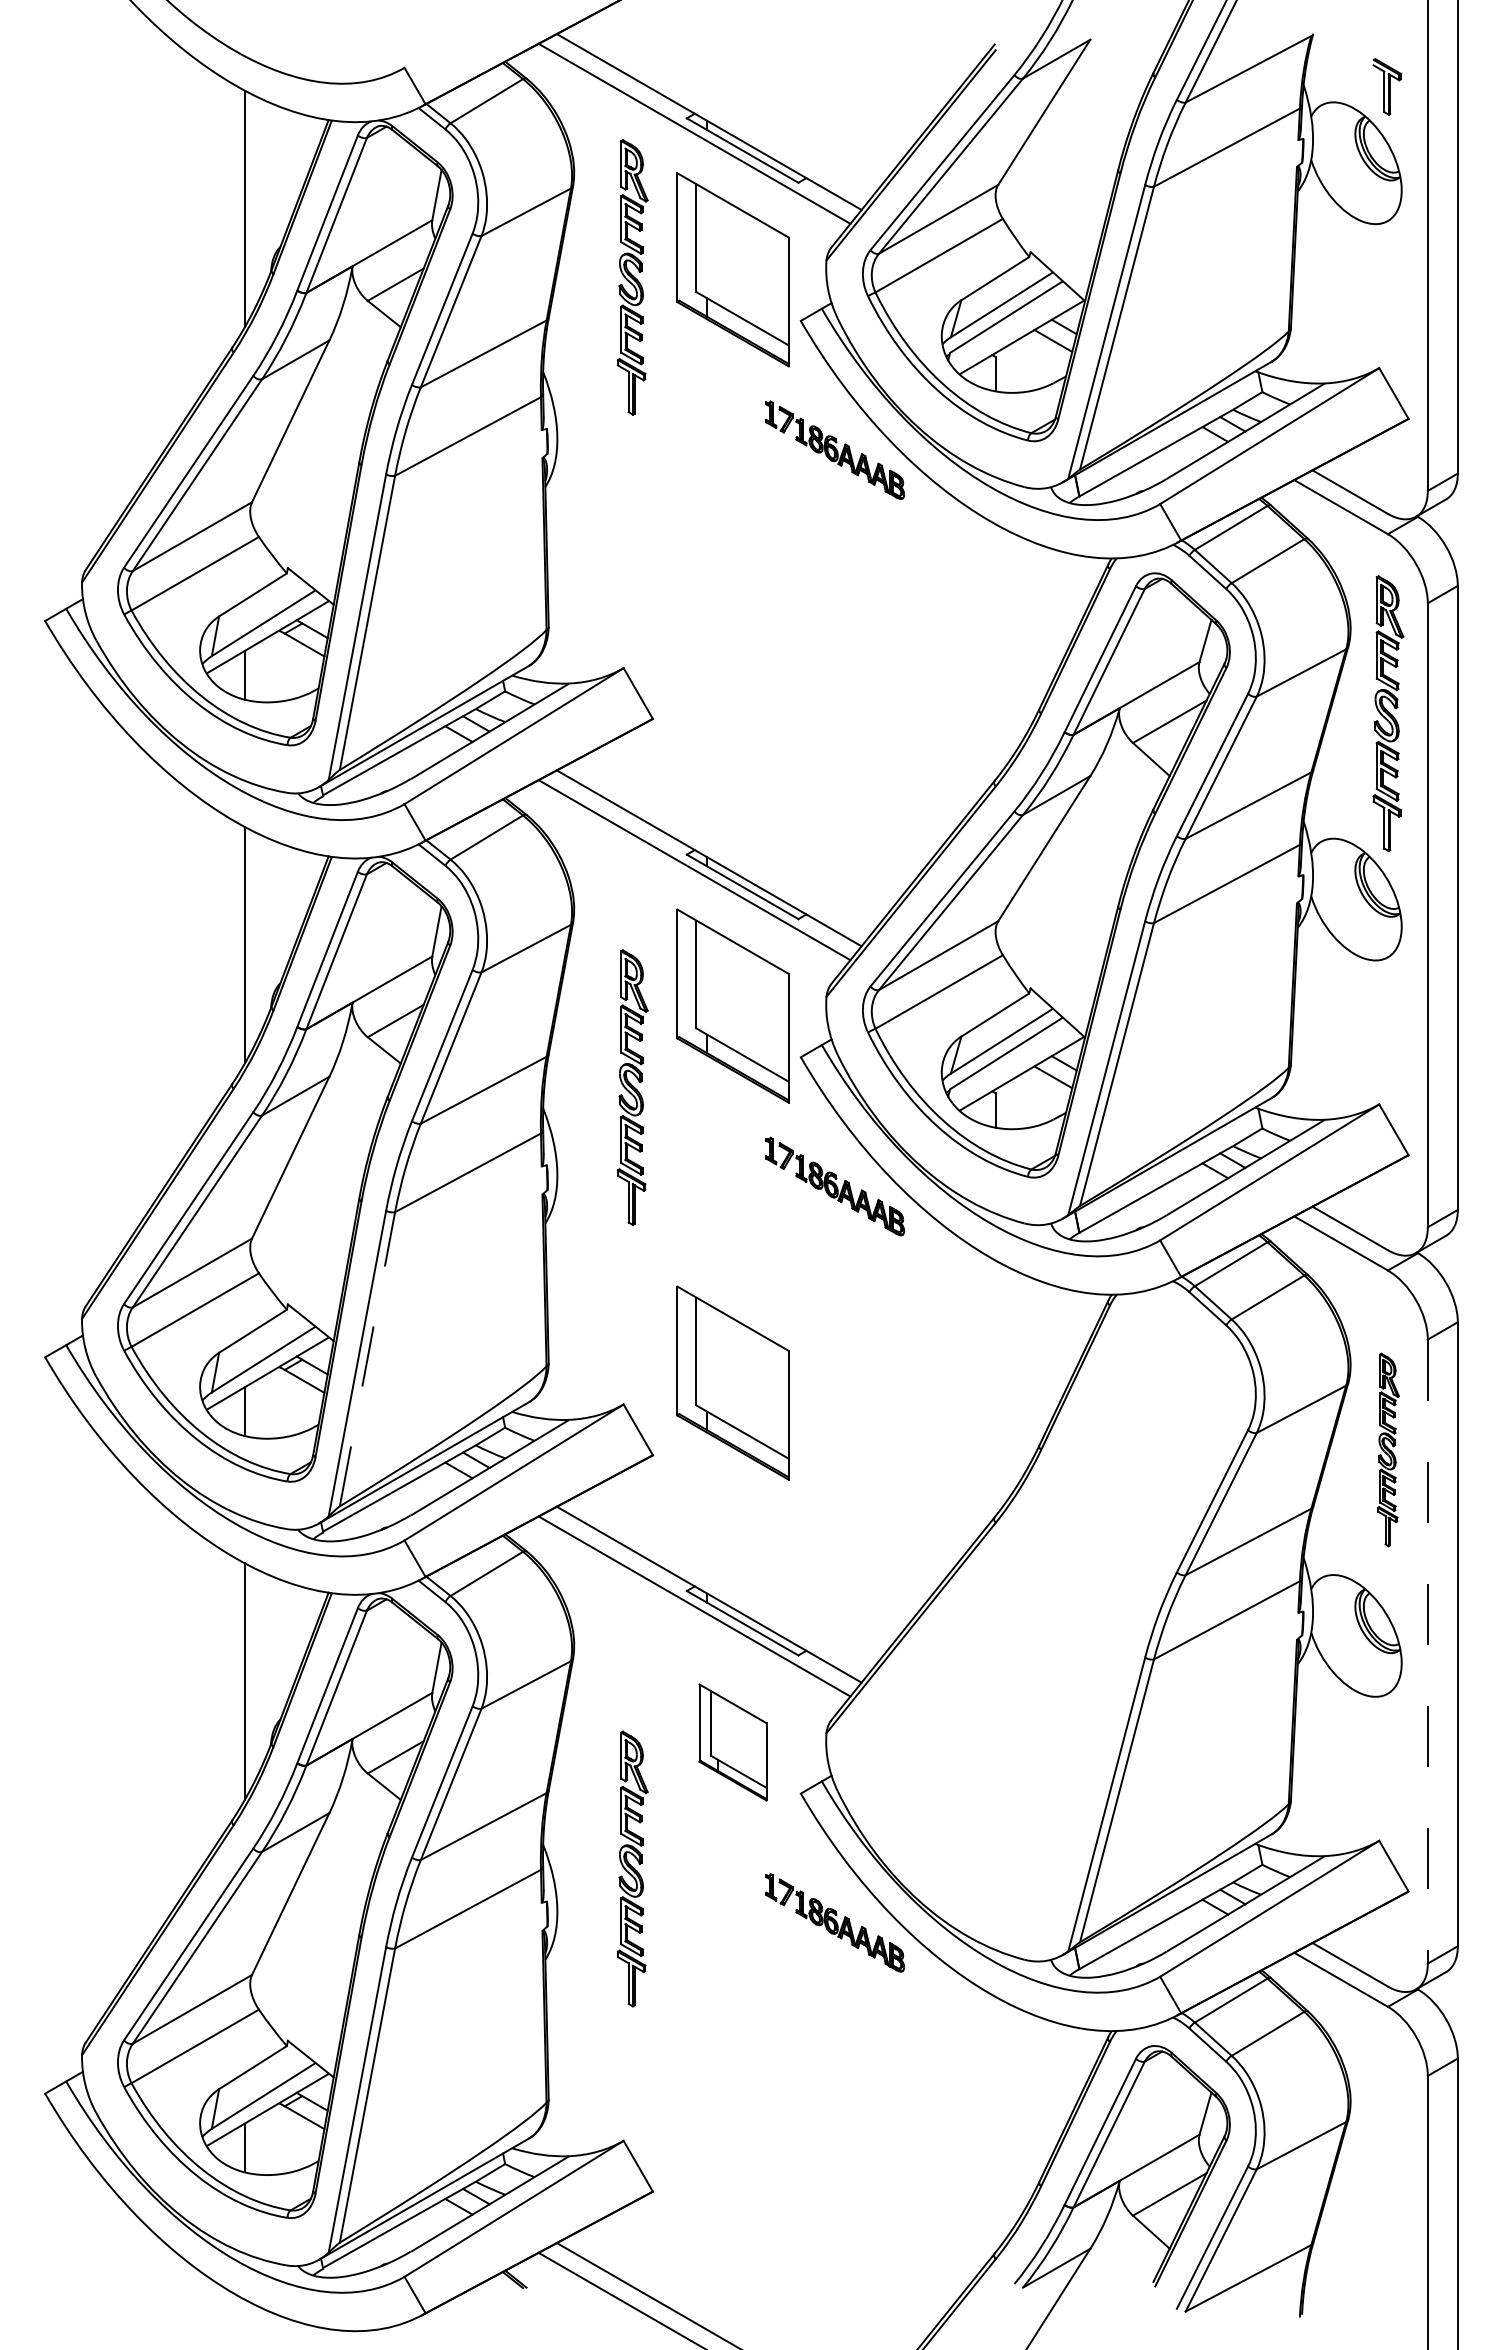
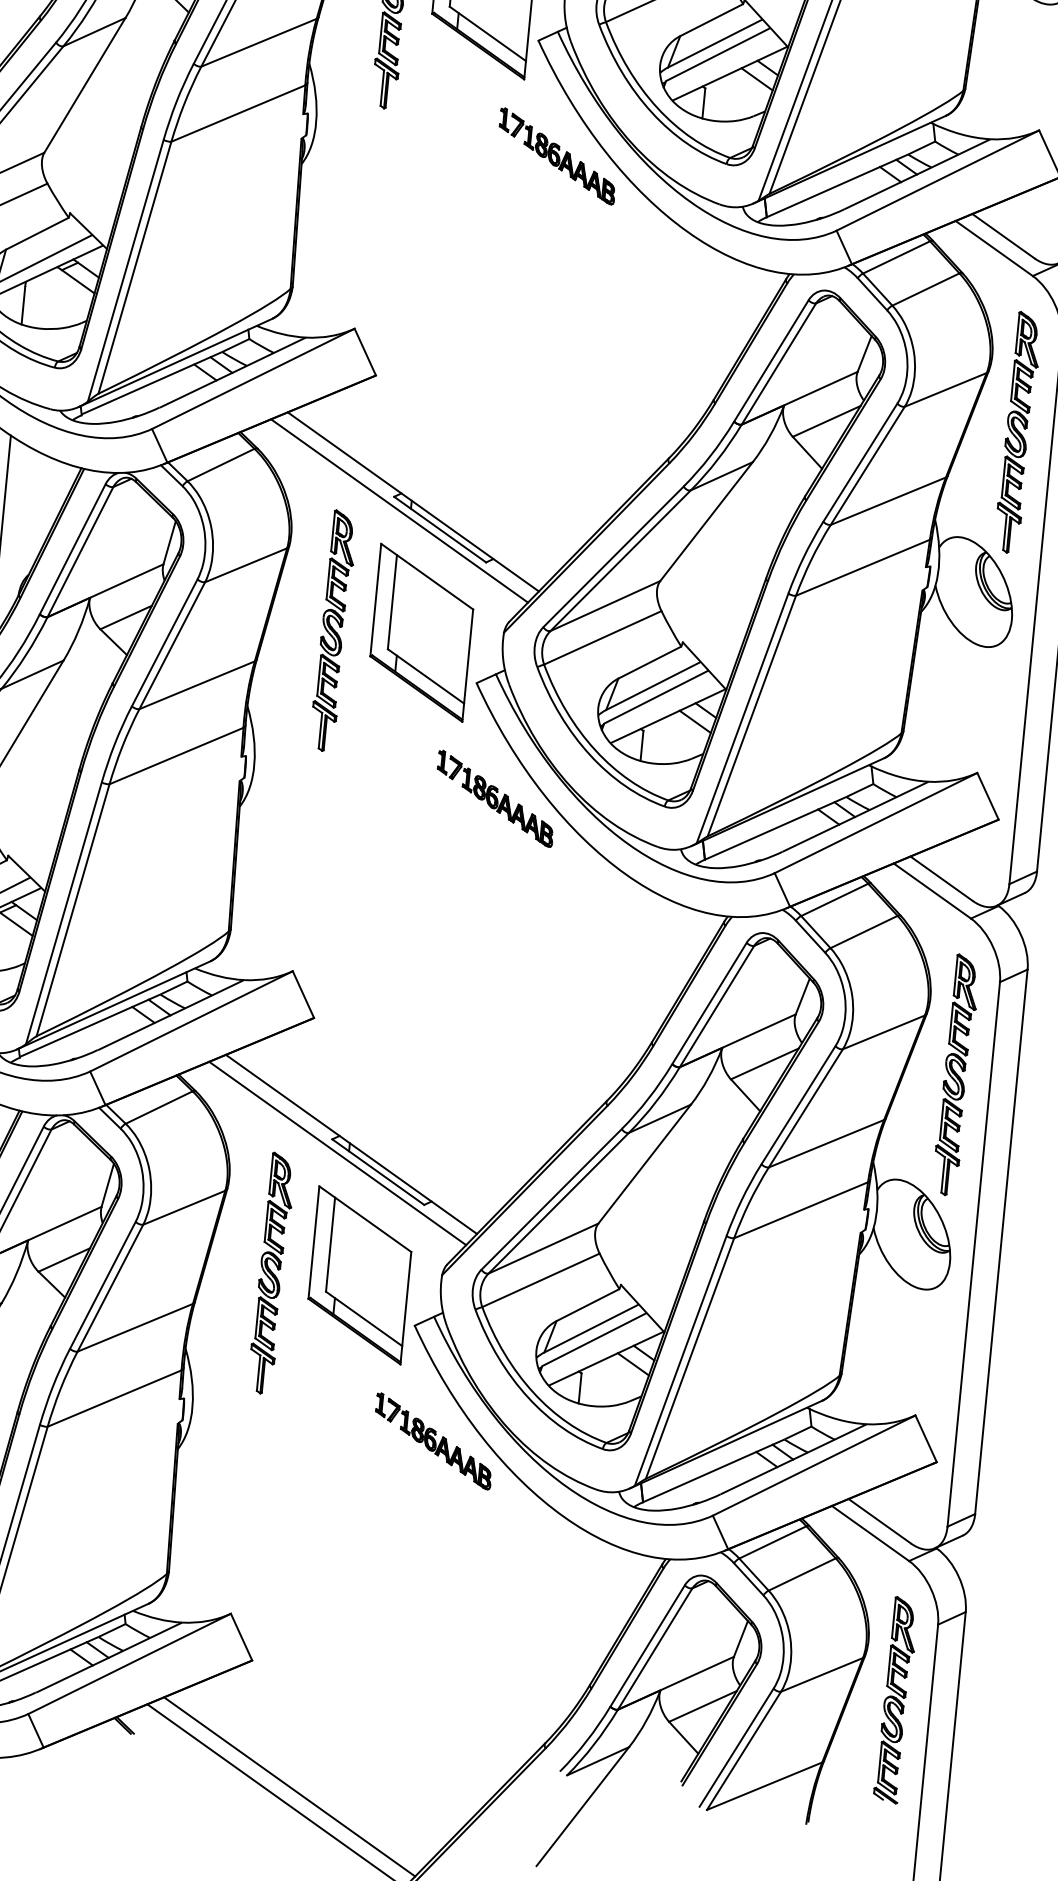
part: (632, 1087) -> (333, 630), moved
line: (367, 1359) -> (73, 910), dashed -> solid
part: (732, 1382) -> (389, 961), removed
part: (1388, 1449) -> (956, 1074), size x1.43
part: (1046, 1611) -> (644, 1187), added
line: (1427, 1652) -> (973, 1255), dashed -> solid
part: (732, 1742) -> (359, 1275), size x1.67
part: (632, 1868) -> (271, 1273), moved
part: (1388, 2165) -> (896, 1699), added

